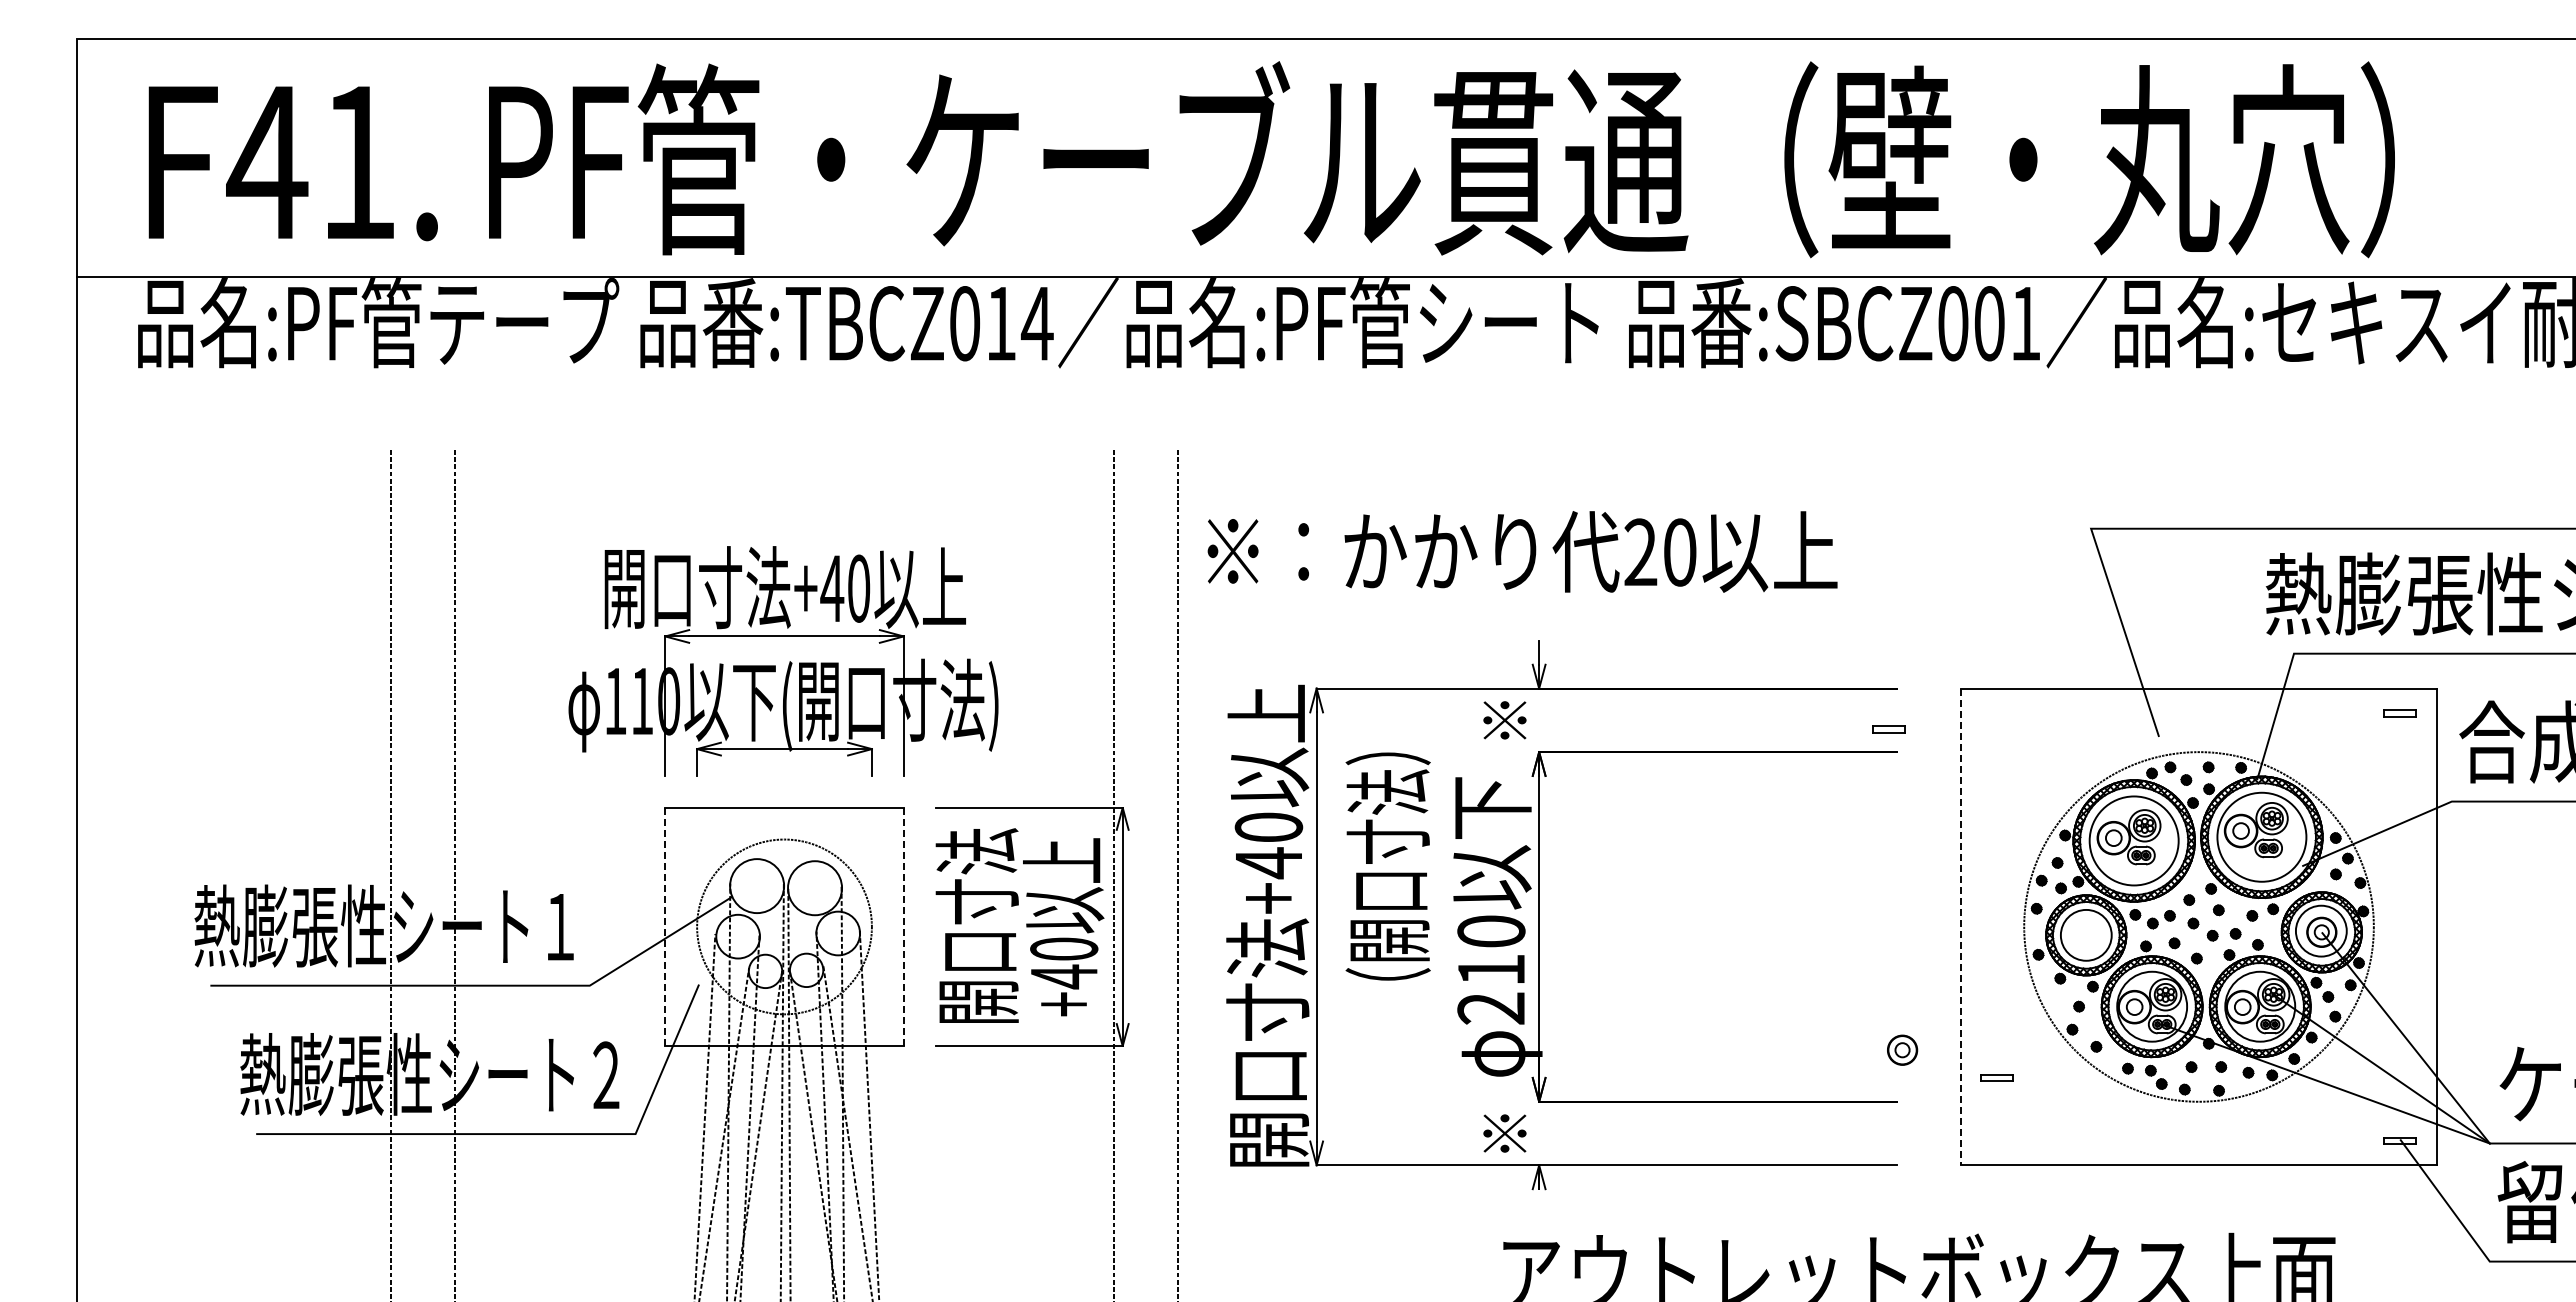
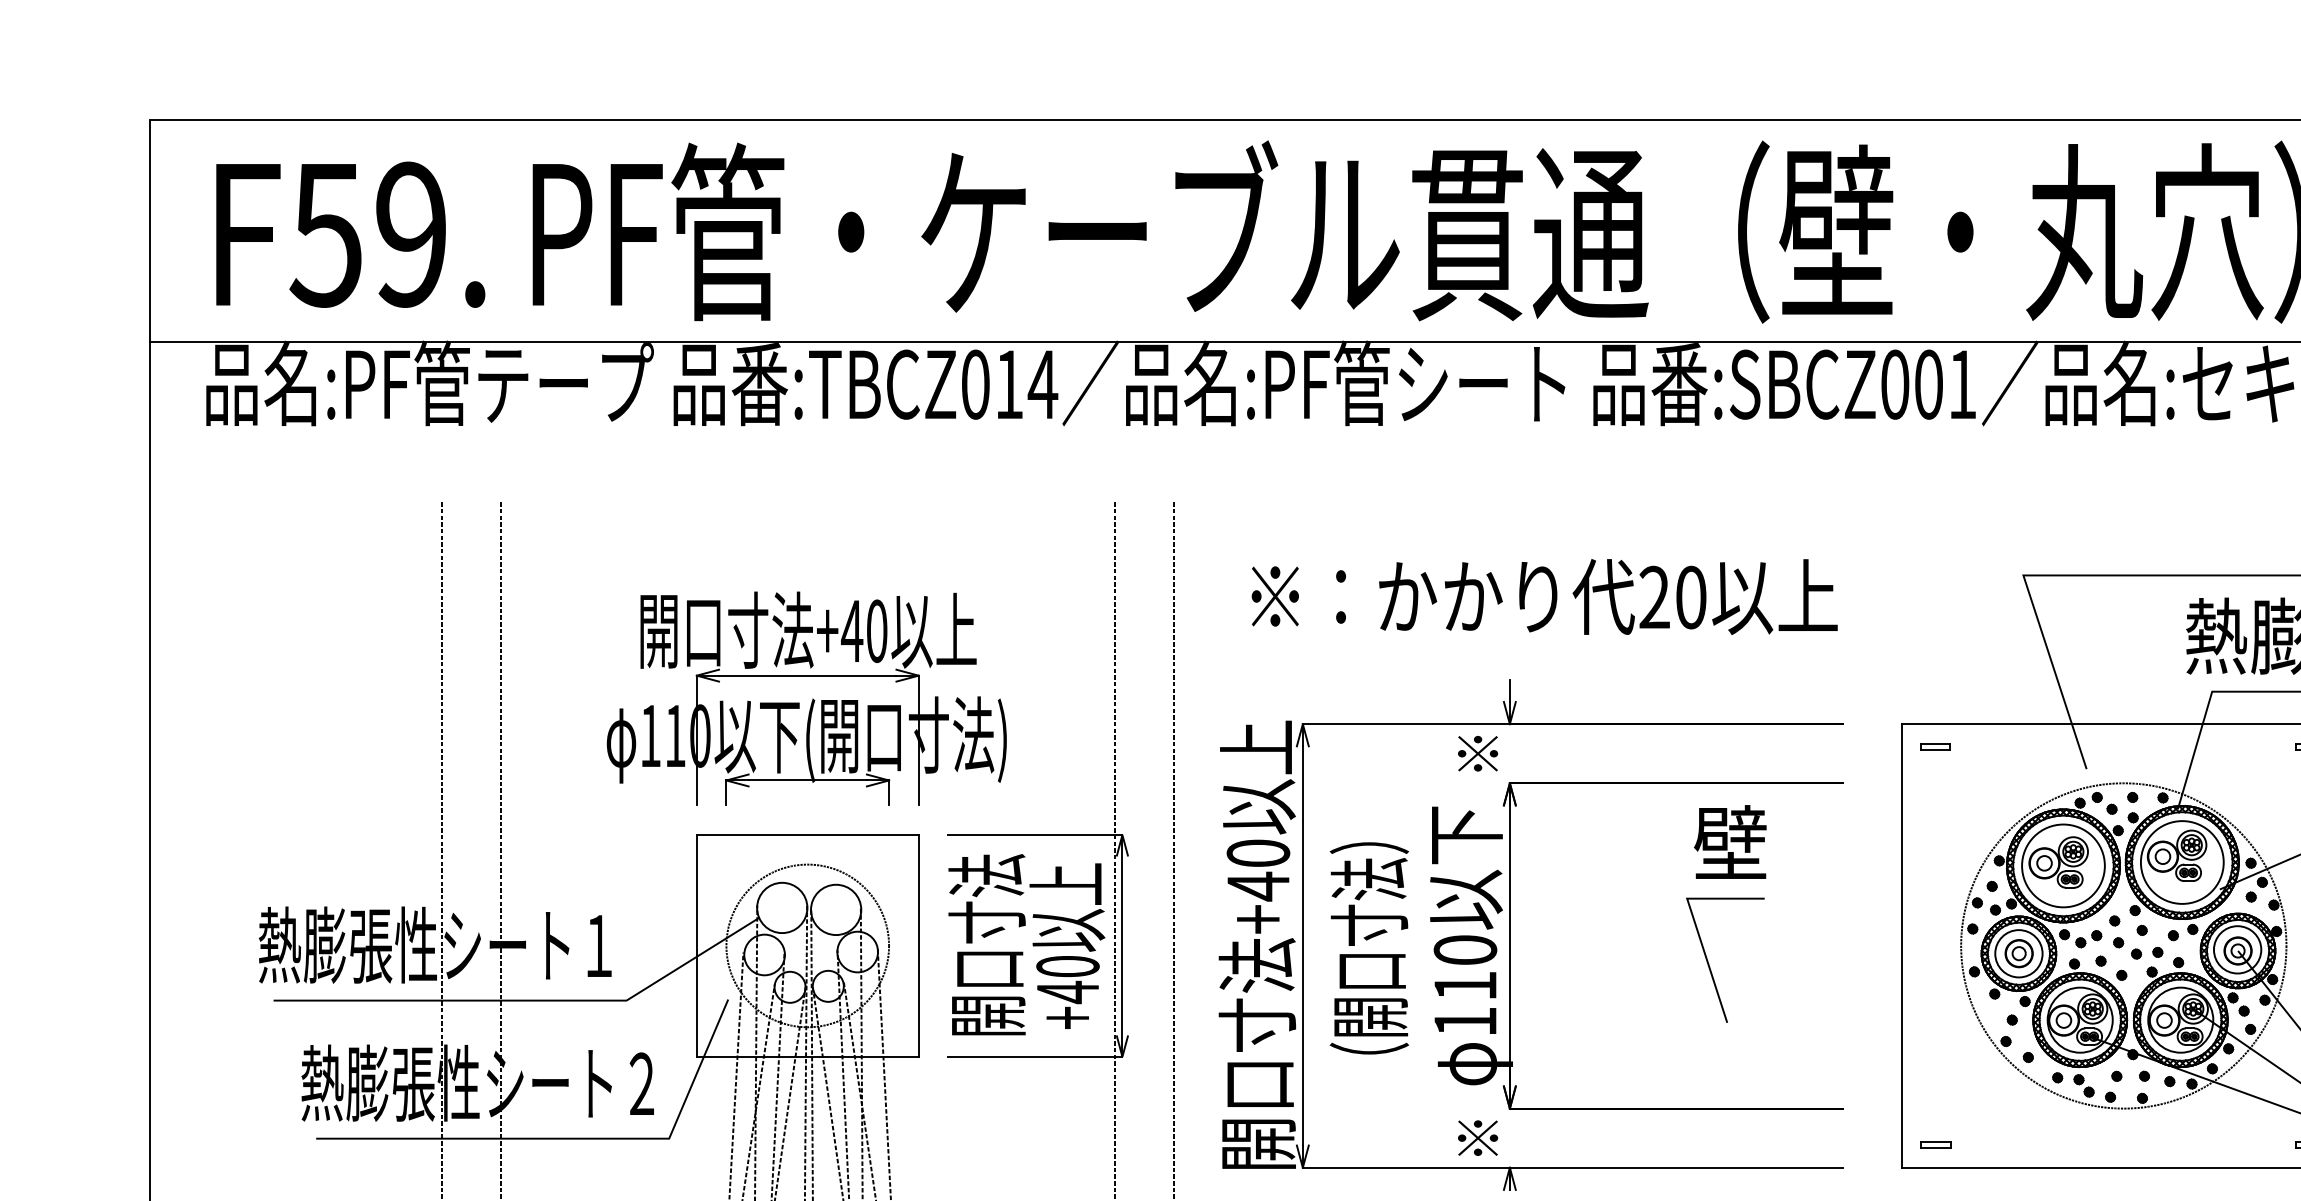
text: (310, 162) -> (366, 234), F41. -> F59.
text: (1522, 551) -> (1544, 596), moved
part: (1888, 729) -> (1935, 747), moved
text: (1387, 866) -> (1368, 948), moved
part: (1771, 876) -> (1726, 899), added
line: (903, 926) -> (918, 945), dashed -> solid
line: (665, 927) -> (697, 946), dashed -> solid
line: (1960, 927) -> (1901, 946), dashed -> solid
text: (1490, 1008) -> (1464, 1021), 210 -> 110
part: (1902, 1049) -> (2019, 952), moved
part: (1996, 1077) -> (1935, 1144), moved

